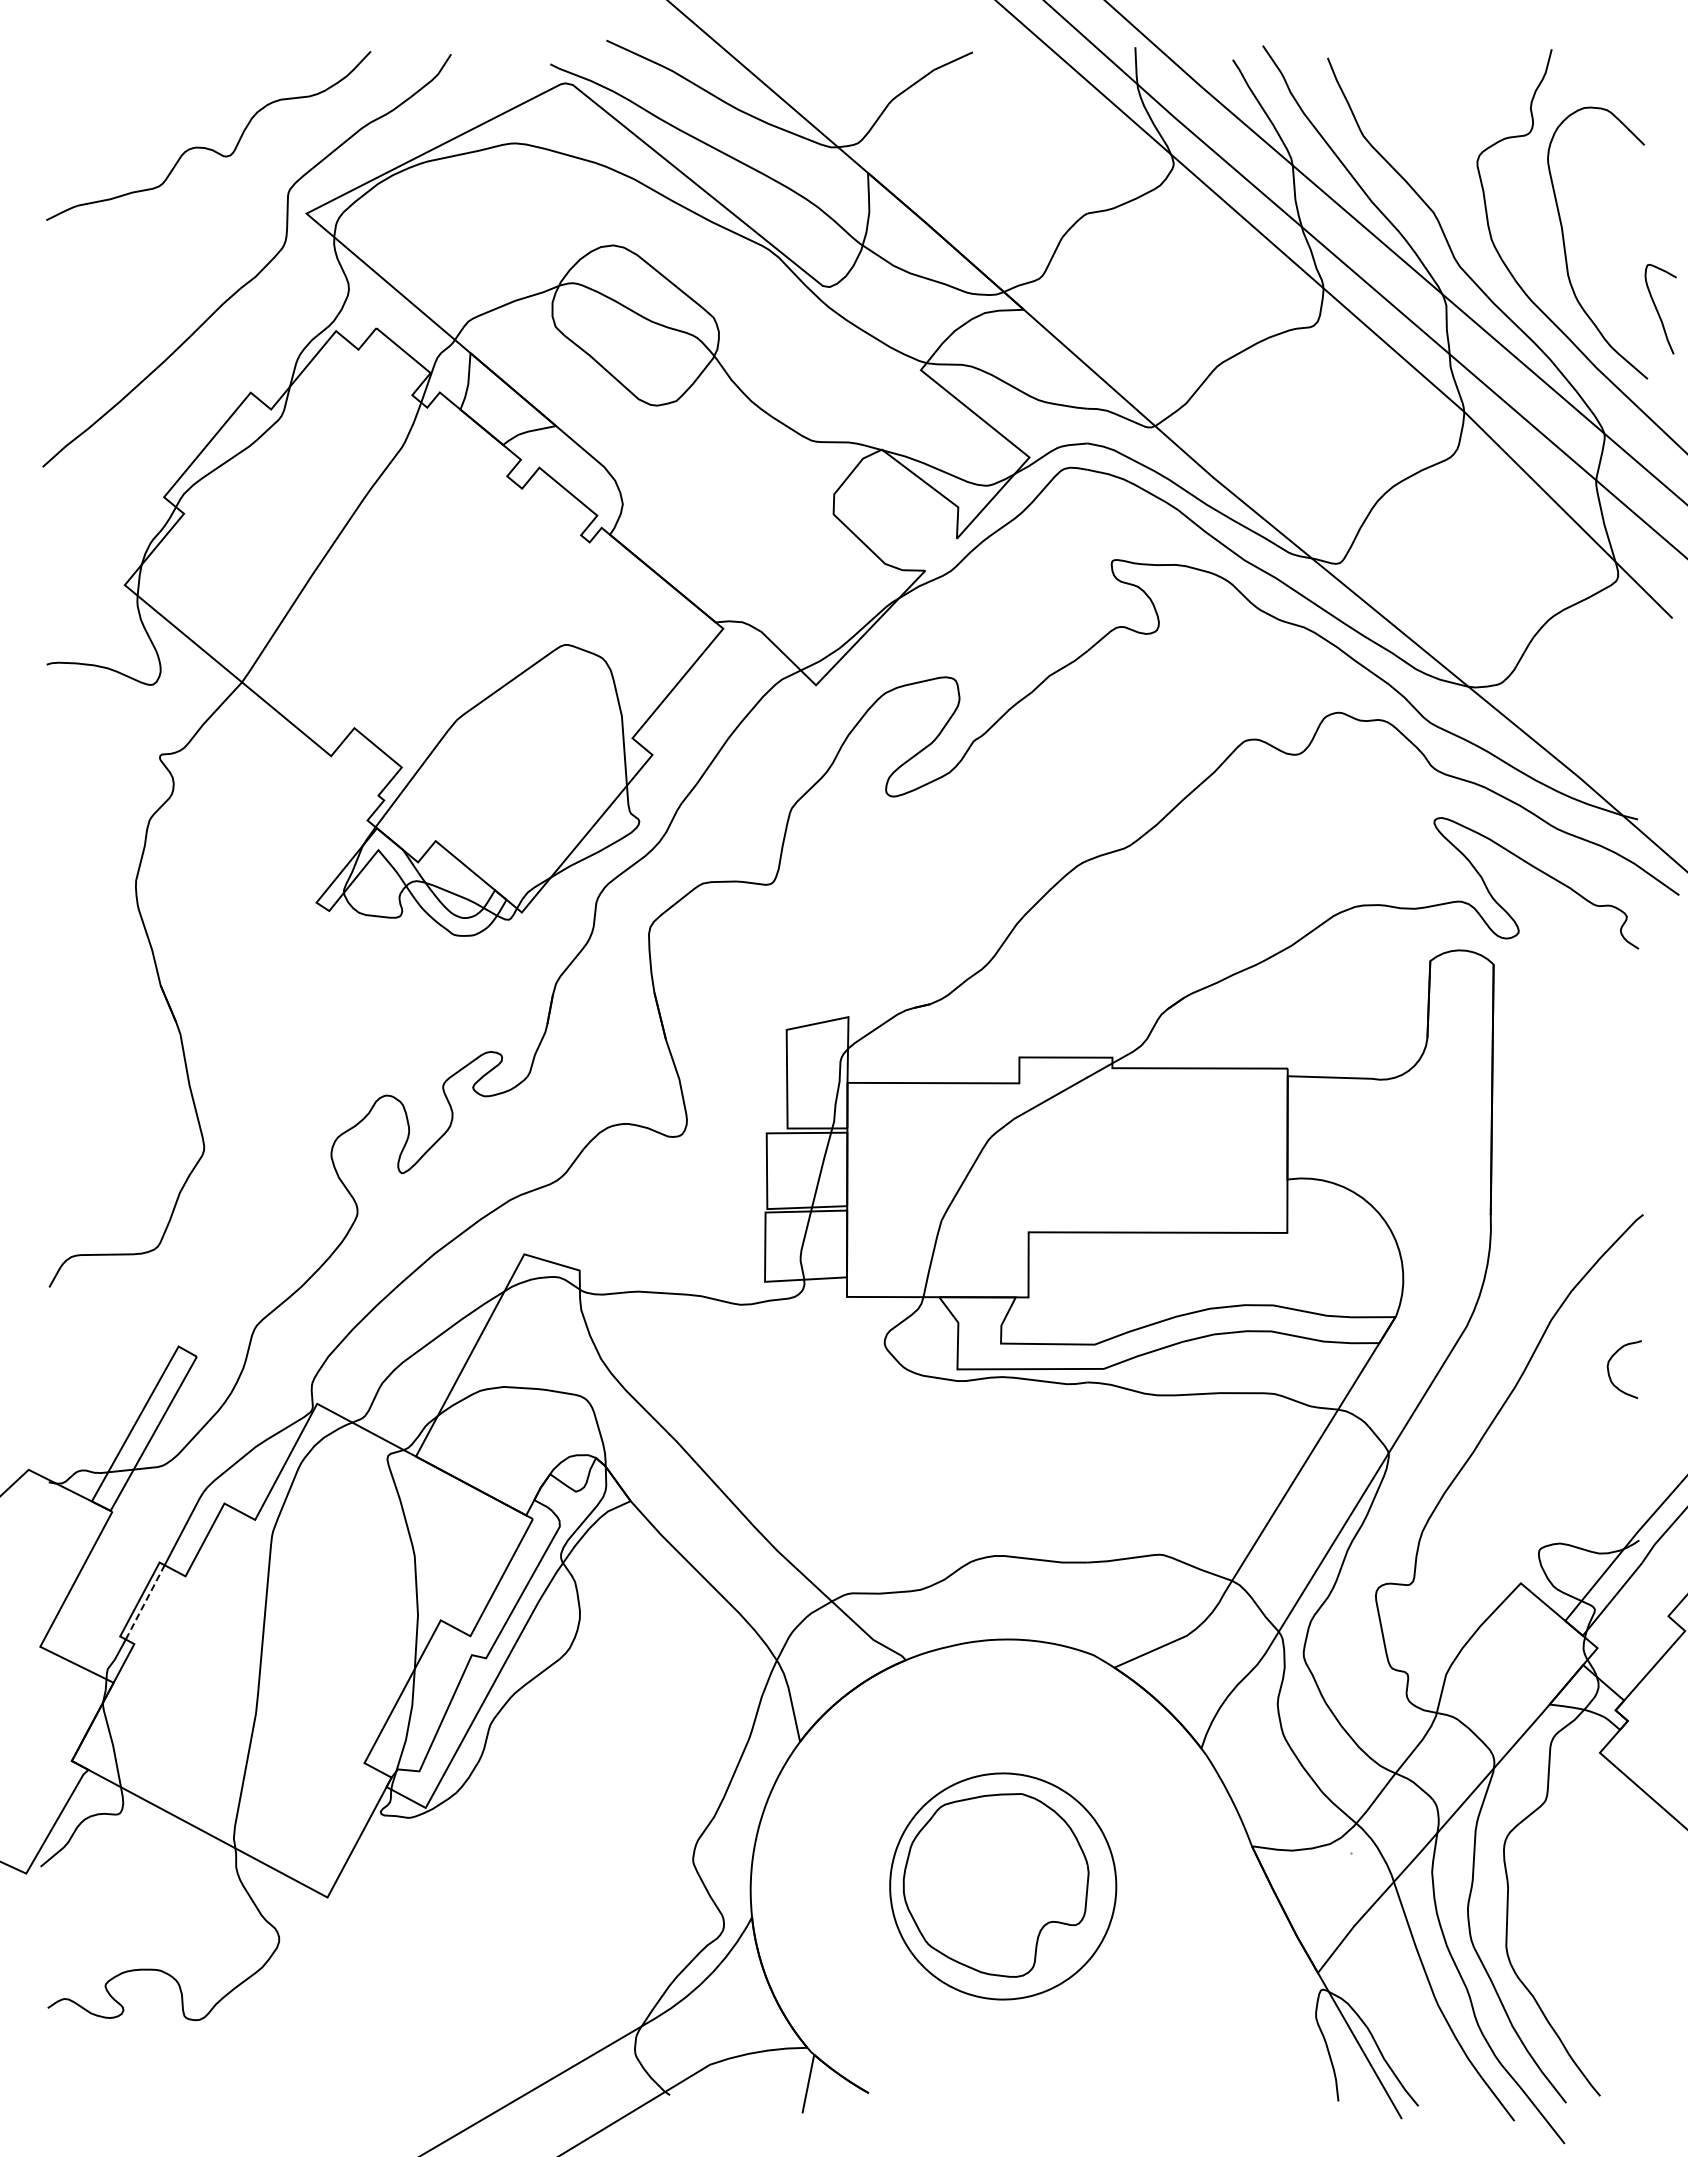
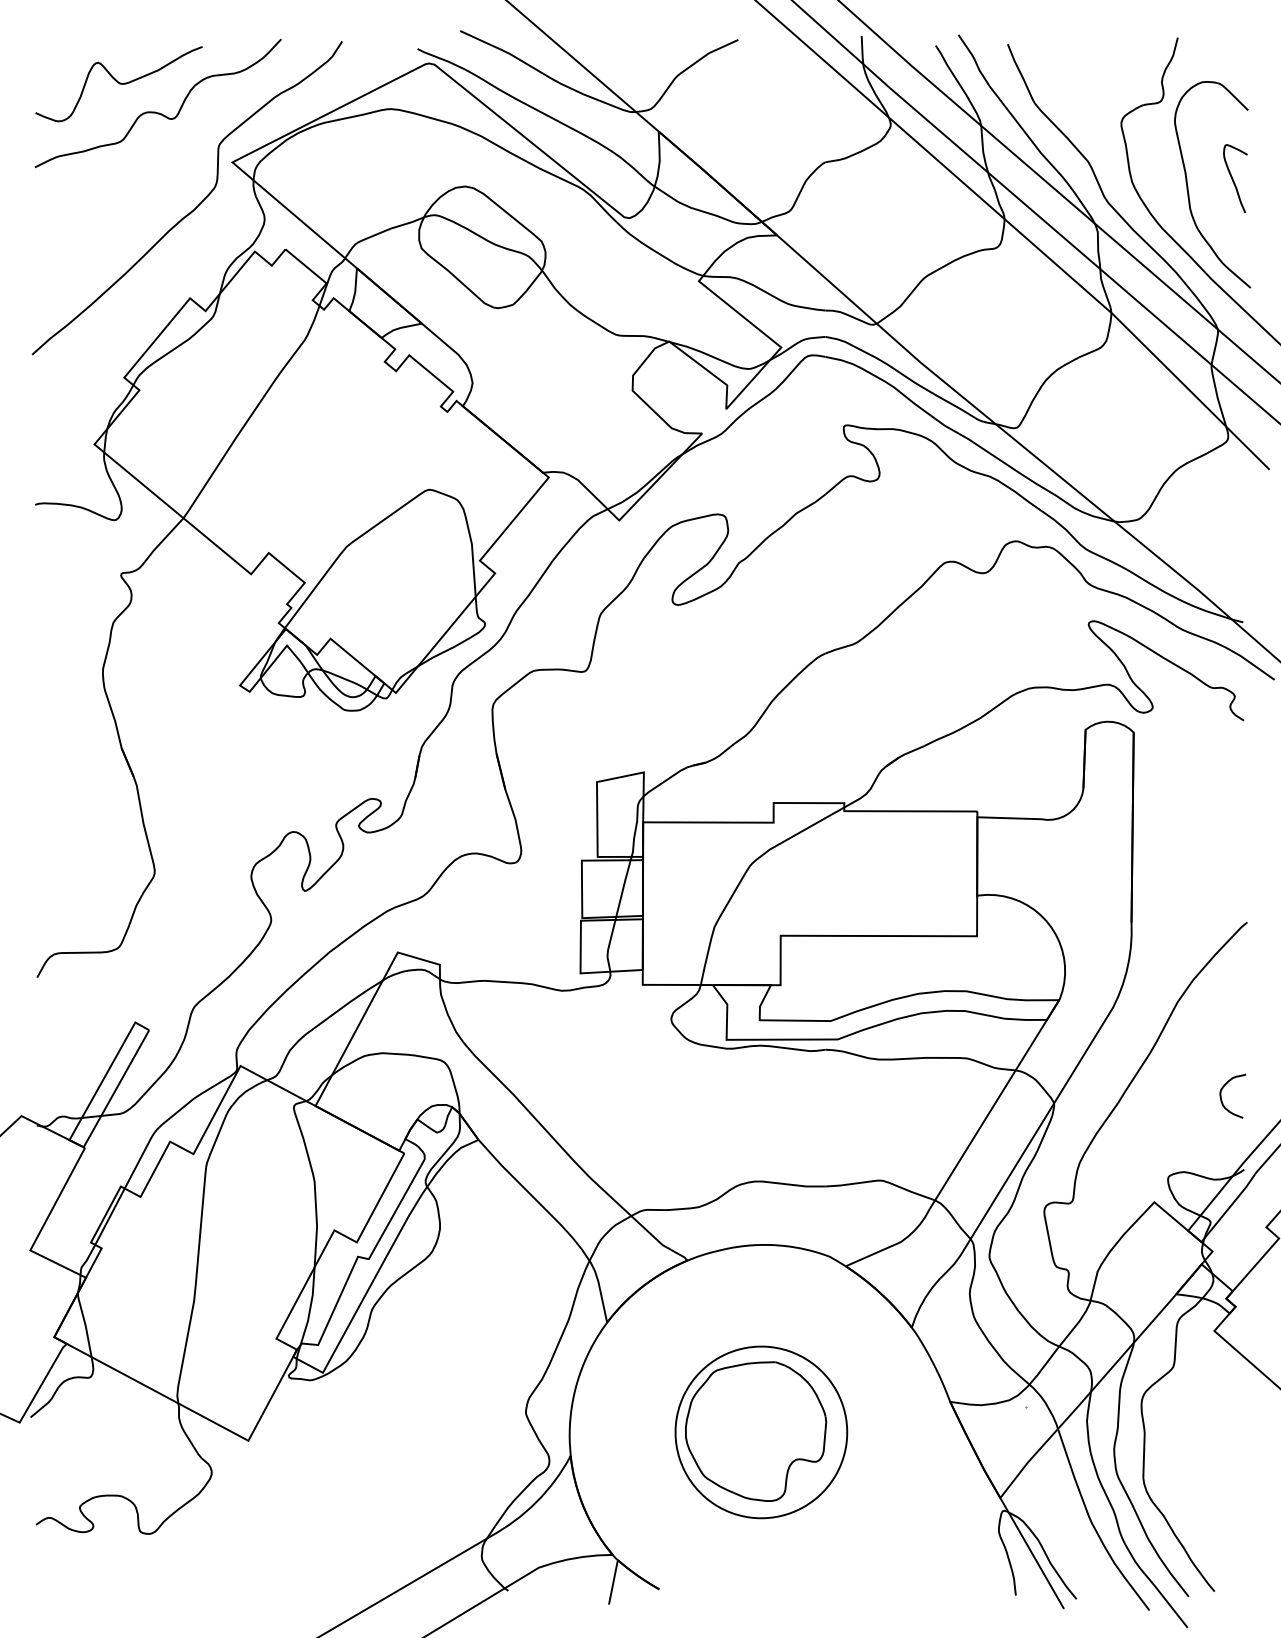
curve: (157, 110) -> (119, 84), added
curve: (1658, 310) -> (1233, 179), moved
curve: (1609, 1370) -> (1221, 1096), moved
line: (145, 1602) -> (110, 1216), dashed -> solid

